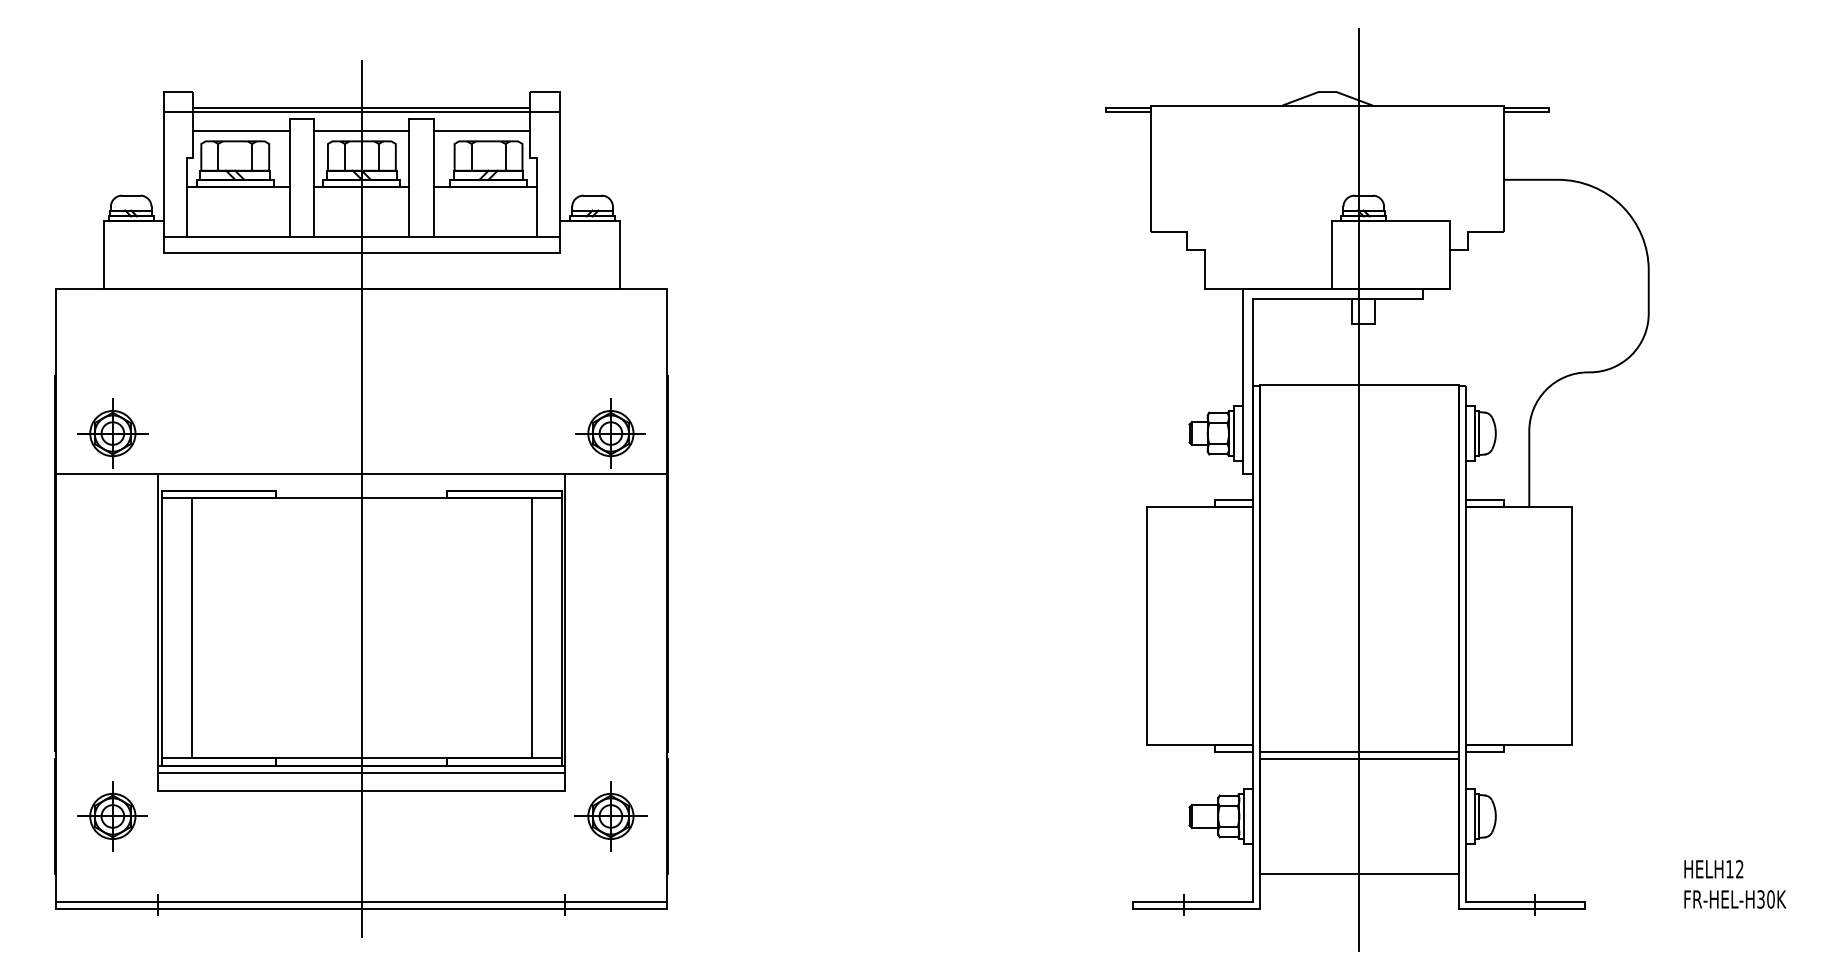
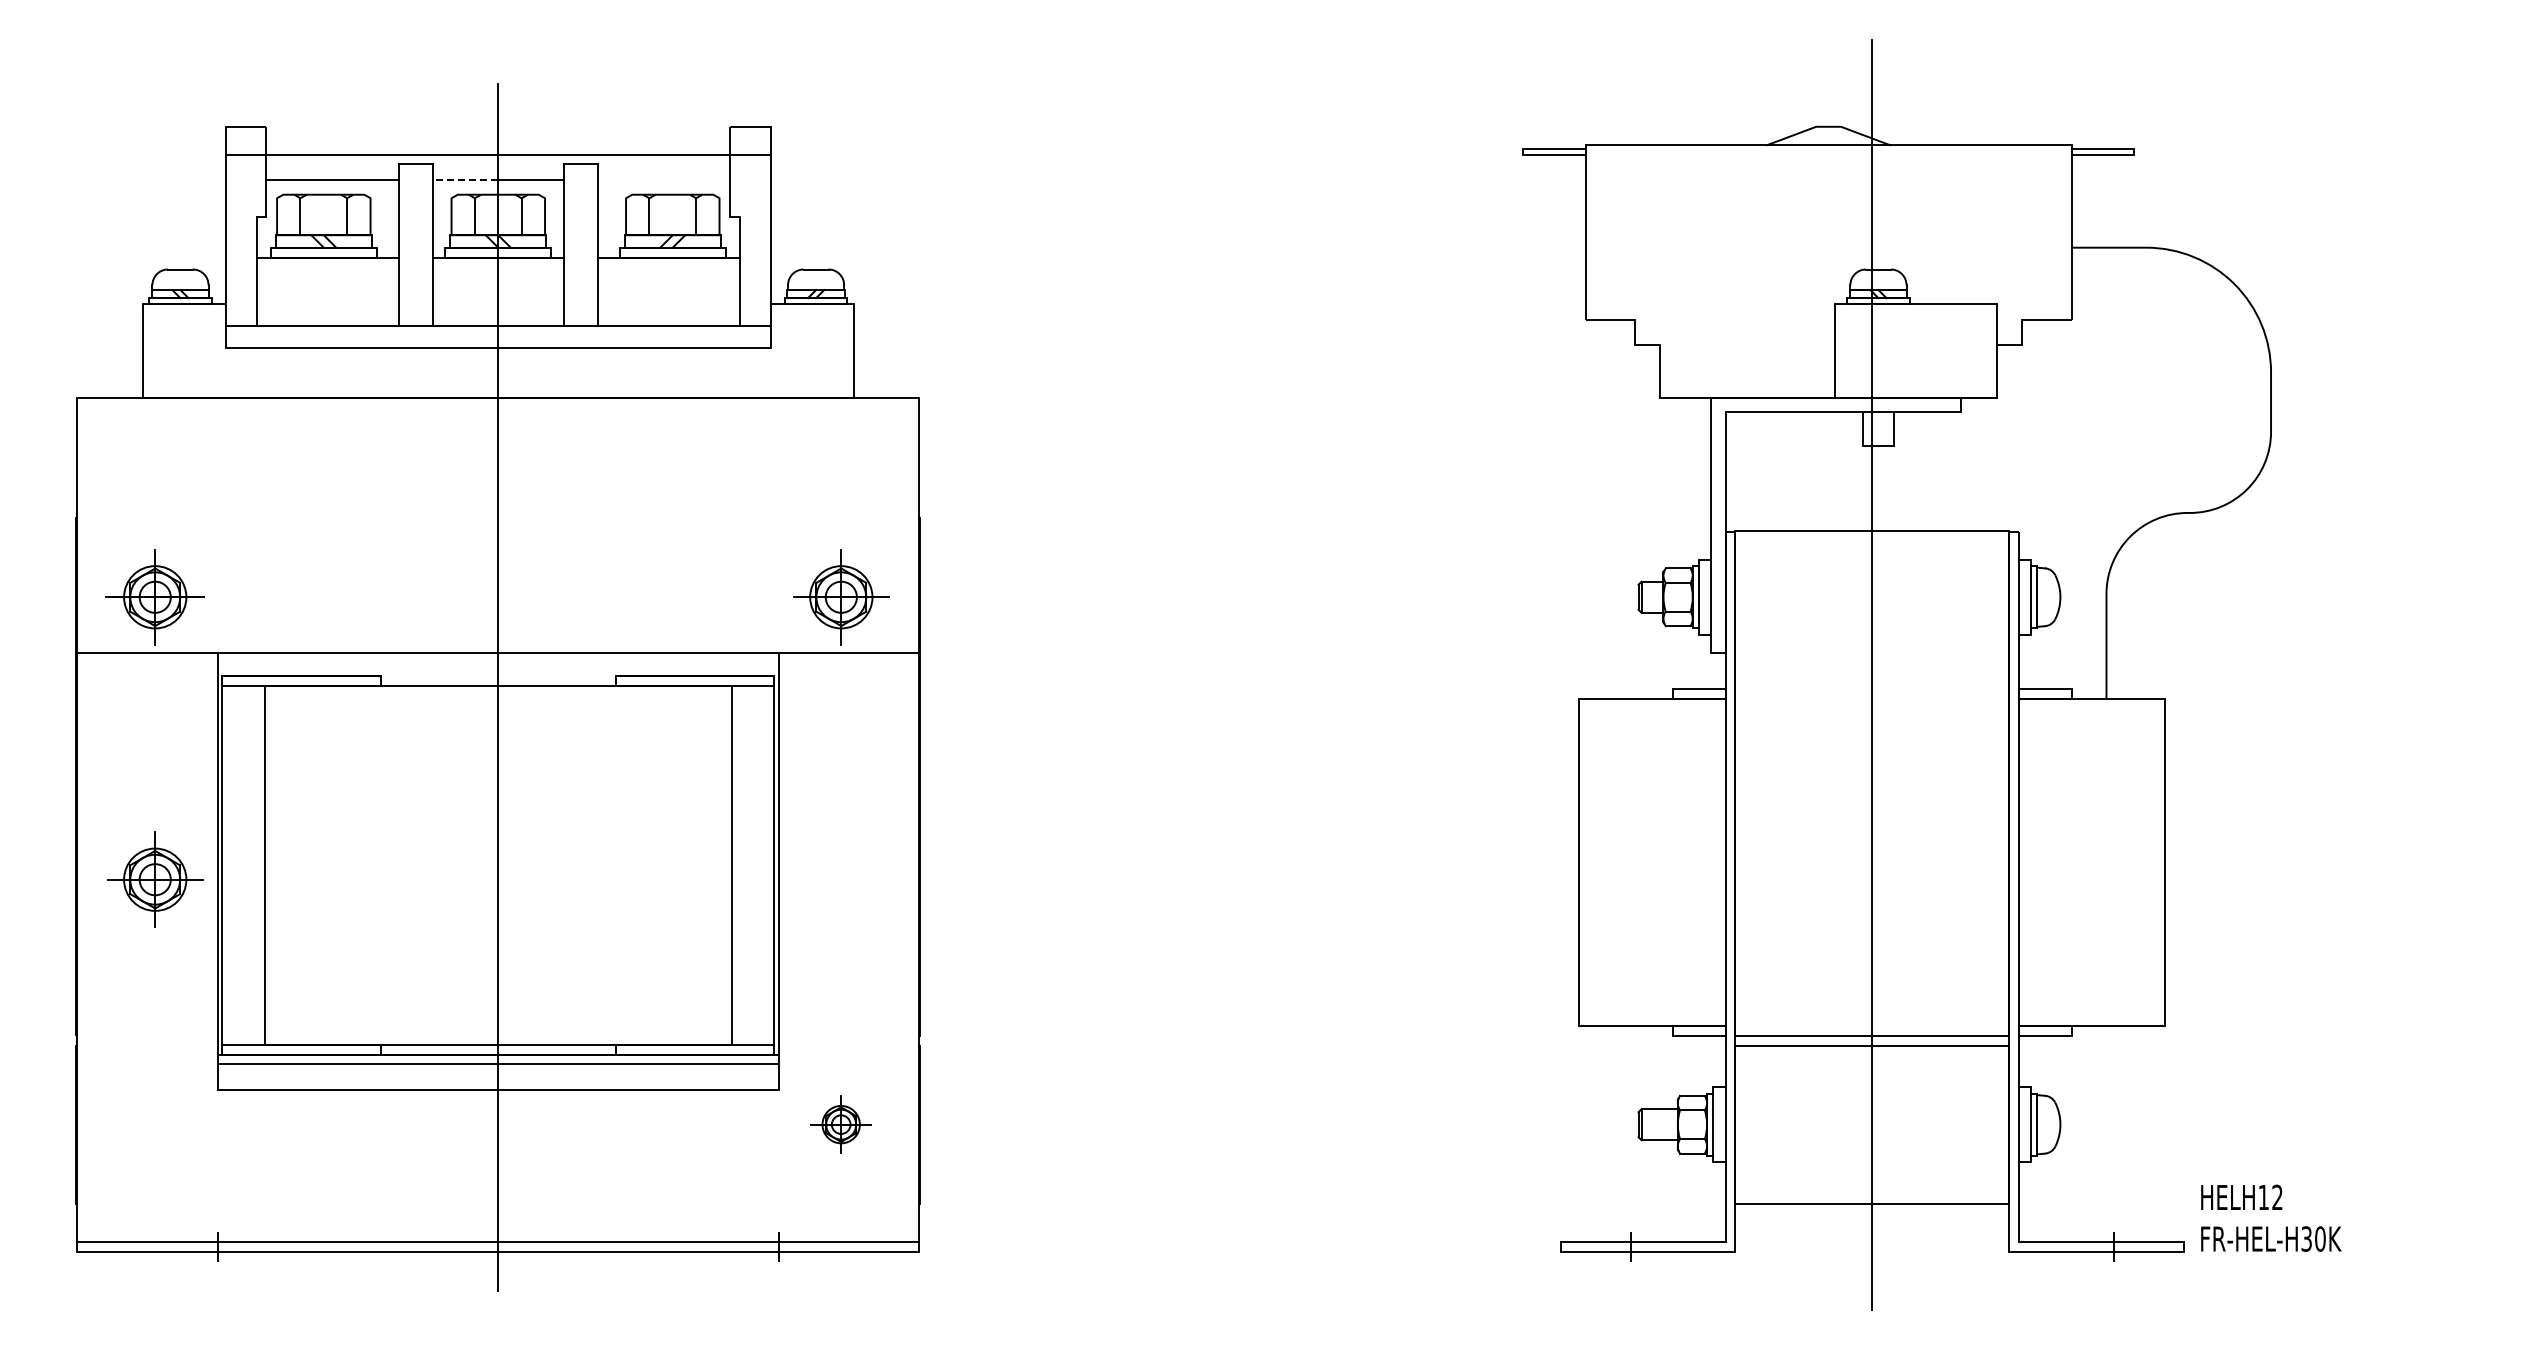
line: (362, 107) -> (498, 148), removed
line: (338, 130) -> (465, 179), solid -> dashed
line: (482, 130) -> (664, 179), removed
part: (113, 816) -> (155, 879), moved
part: (610, 816) -> (840, 1124), size x0.6
text: (1735, 883) -> (2271, 1217), moved

